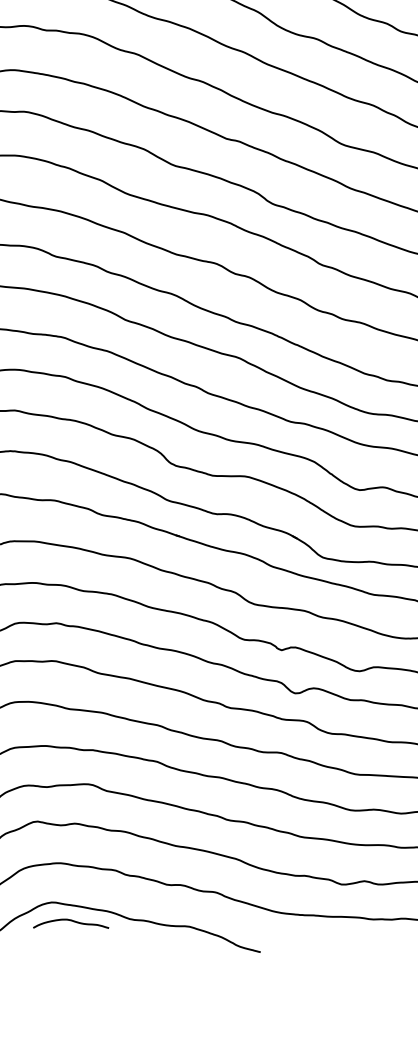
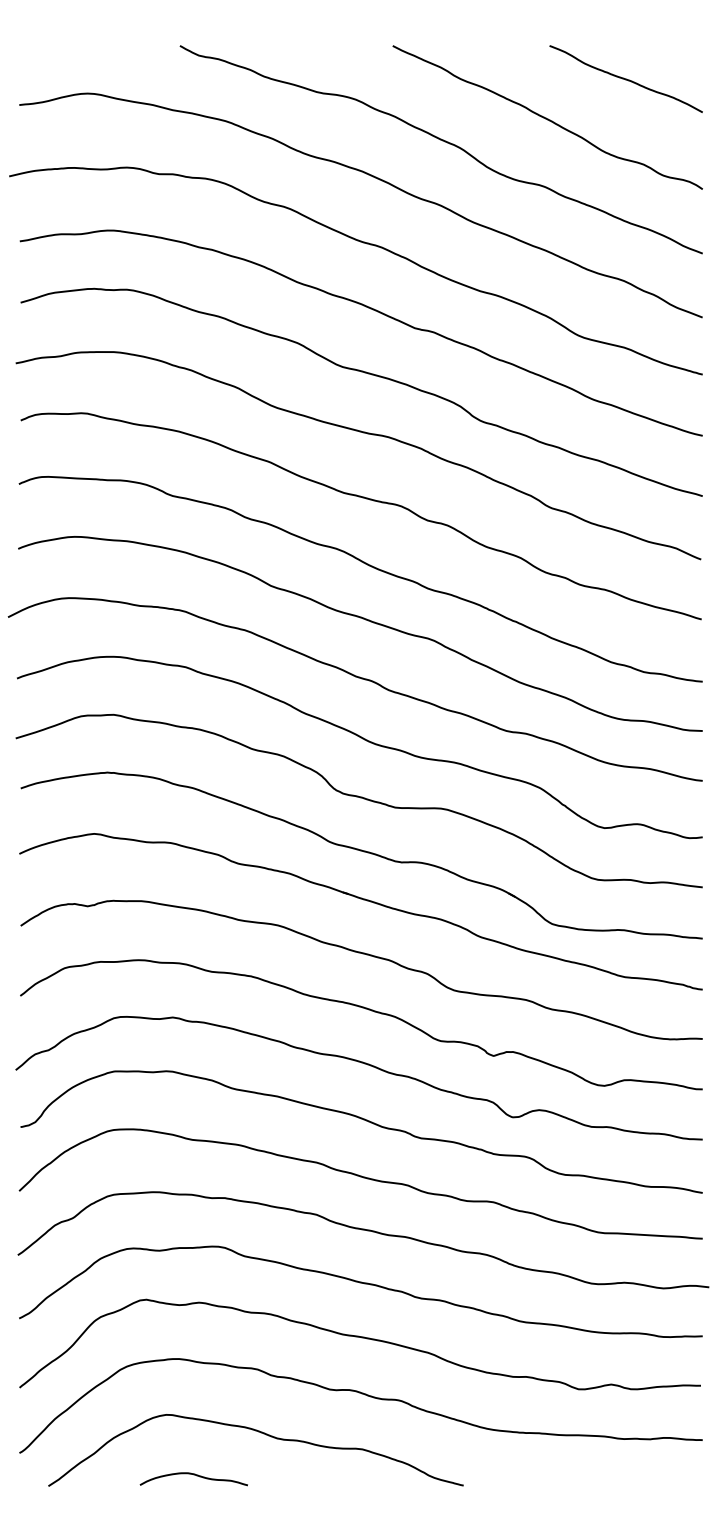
curve: (70, 921) -> (193, 1475), moved

